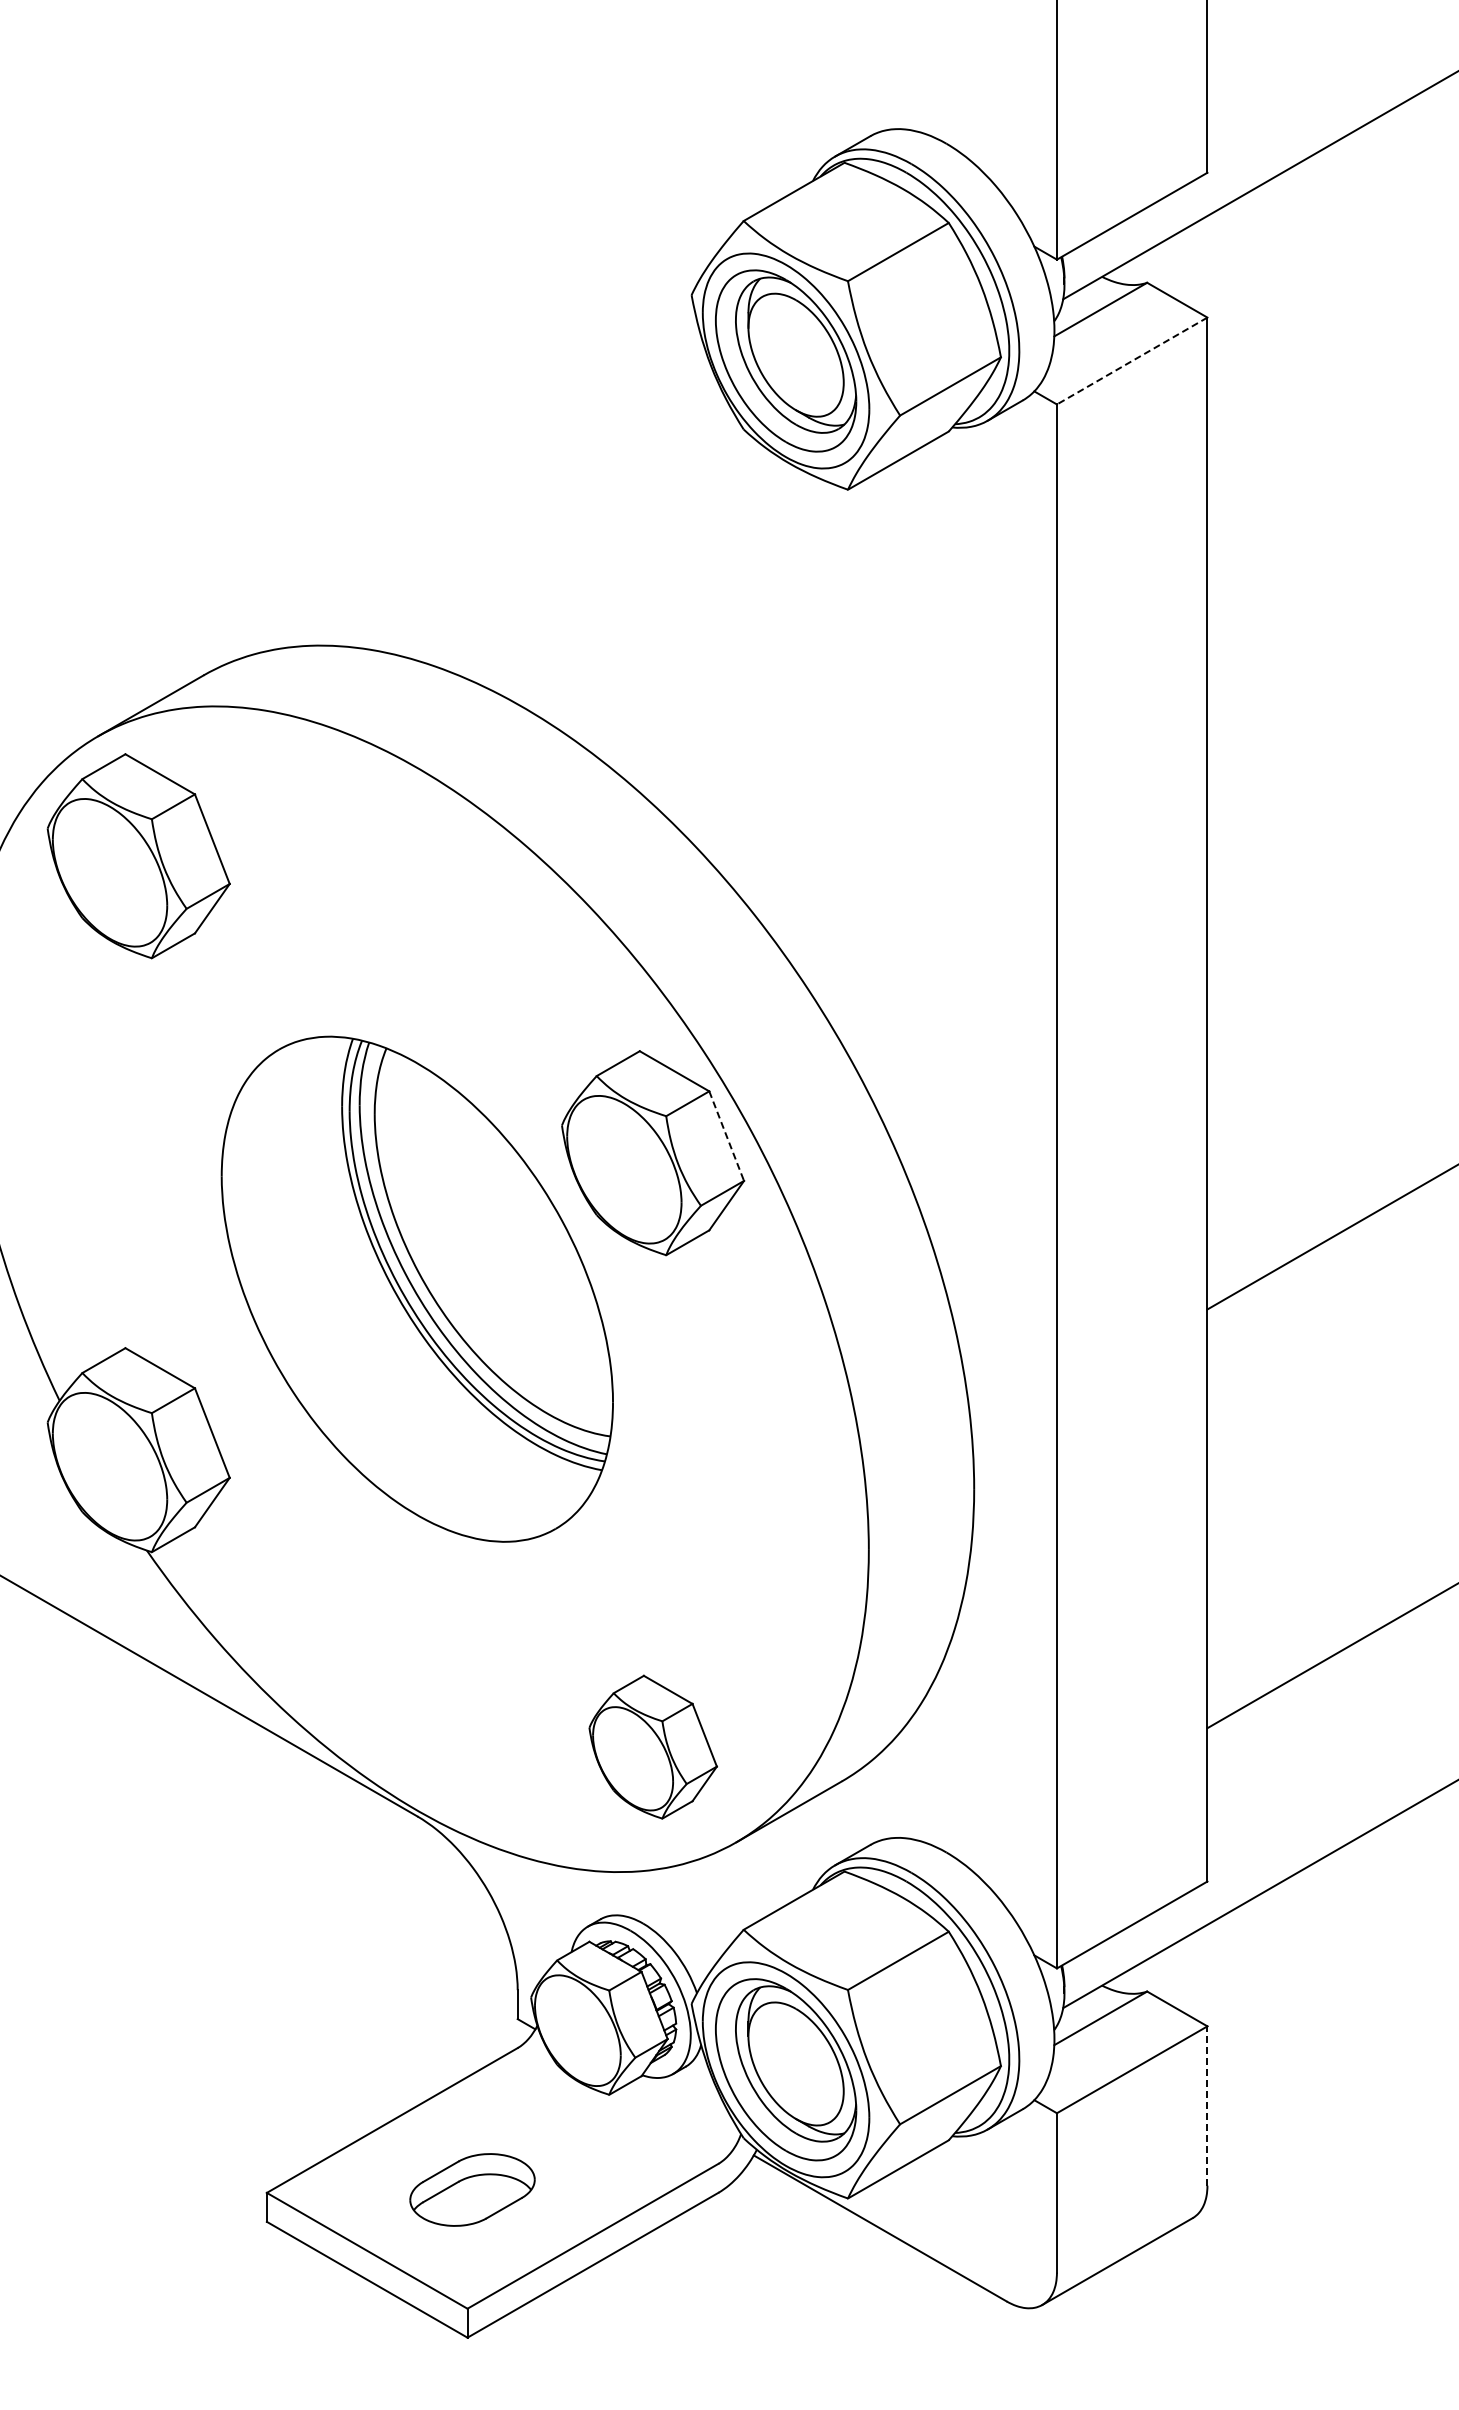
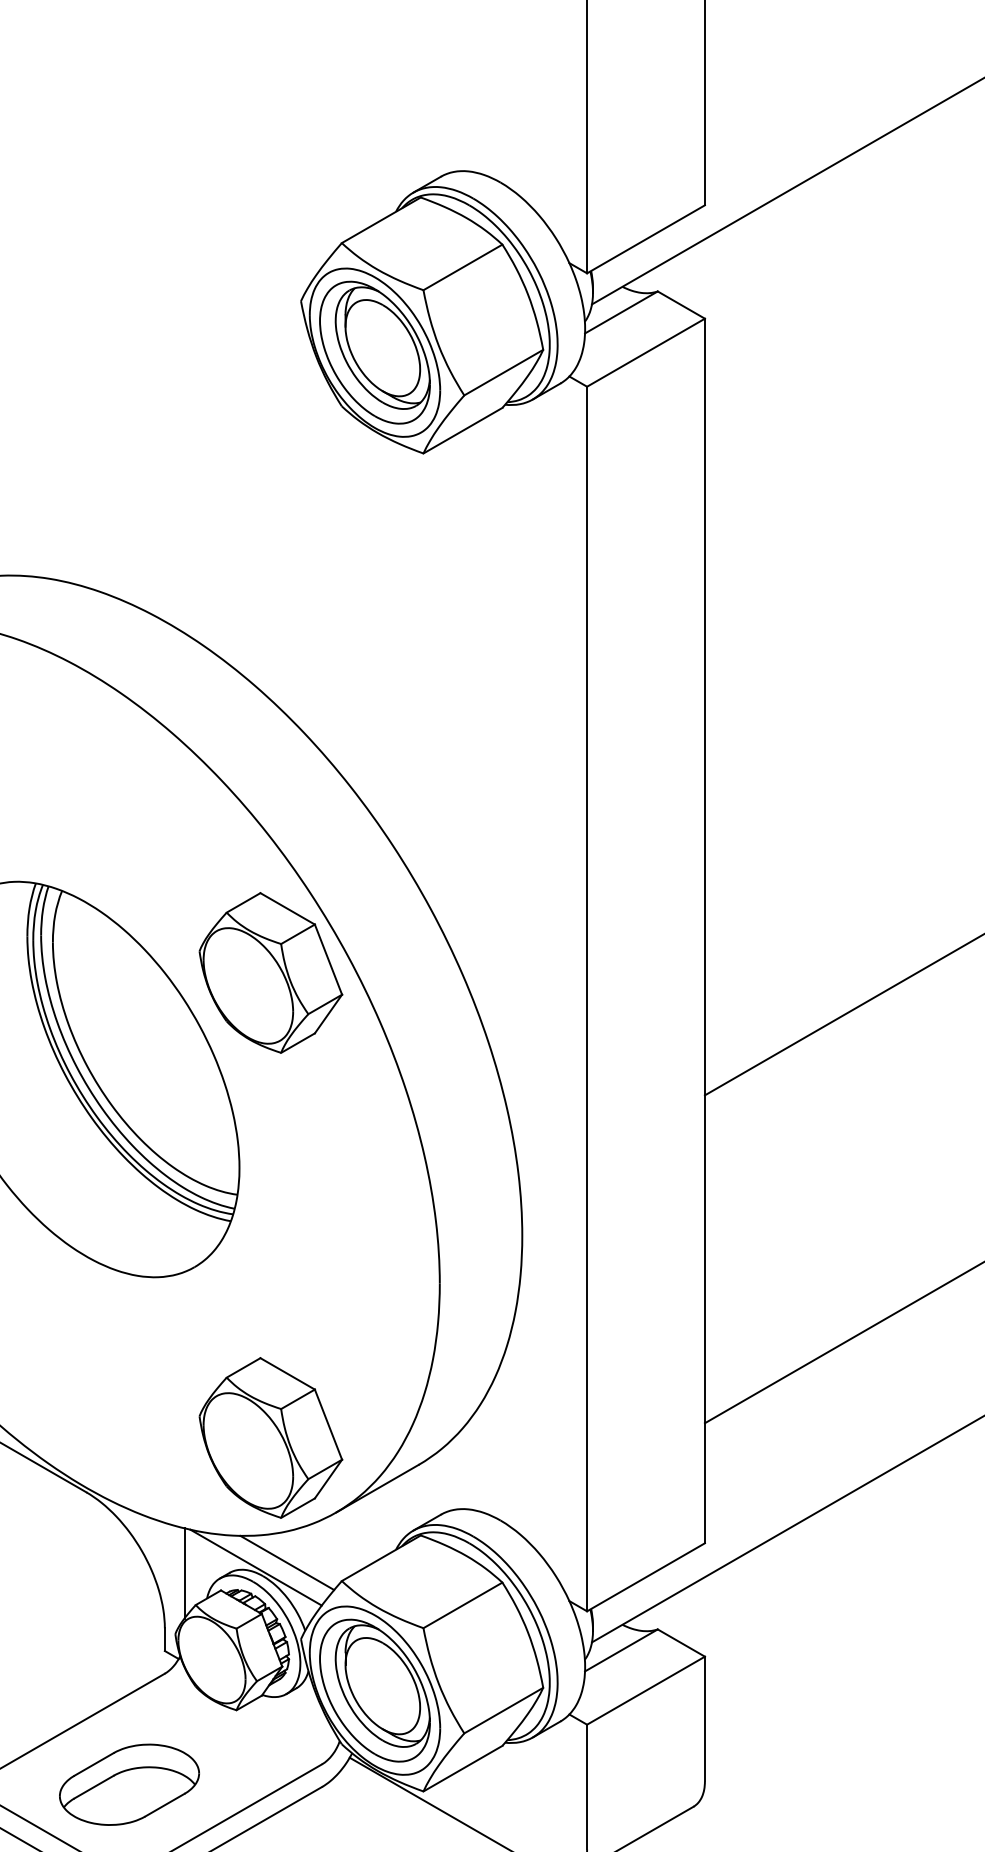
line: (1132, 361) -> (646, 353), dashed -> solid
line: (726, 1136) -> (328, 959), dashed -> solid
part: (653, 1747) -> (271, 1438), size x1.43
line: (673, 1906) -> (286, 1562), added
line: (634, 1912) -> (256, 1567), added
line: (542, 1919) -> (184, 1573), added
line: (1207, 2106) -> (704, 1719), dashed -> solid
part: (472, 2189) -> (129, 1784), size x1.43

